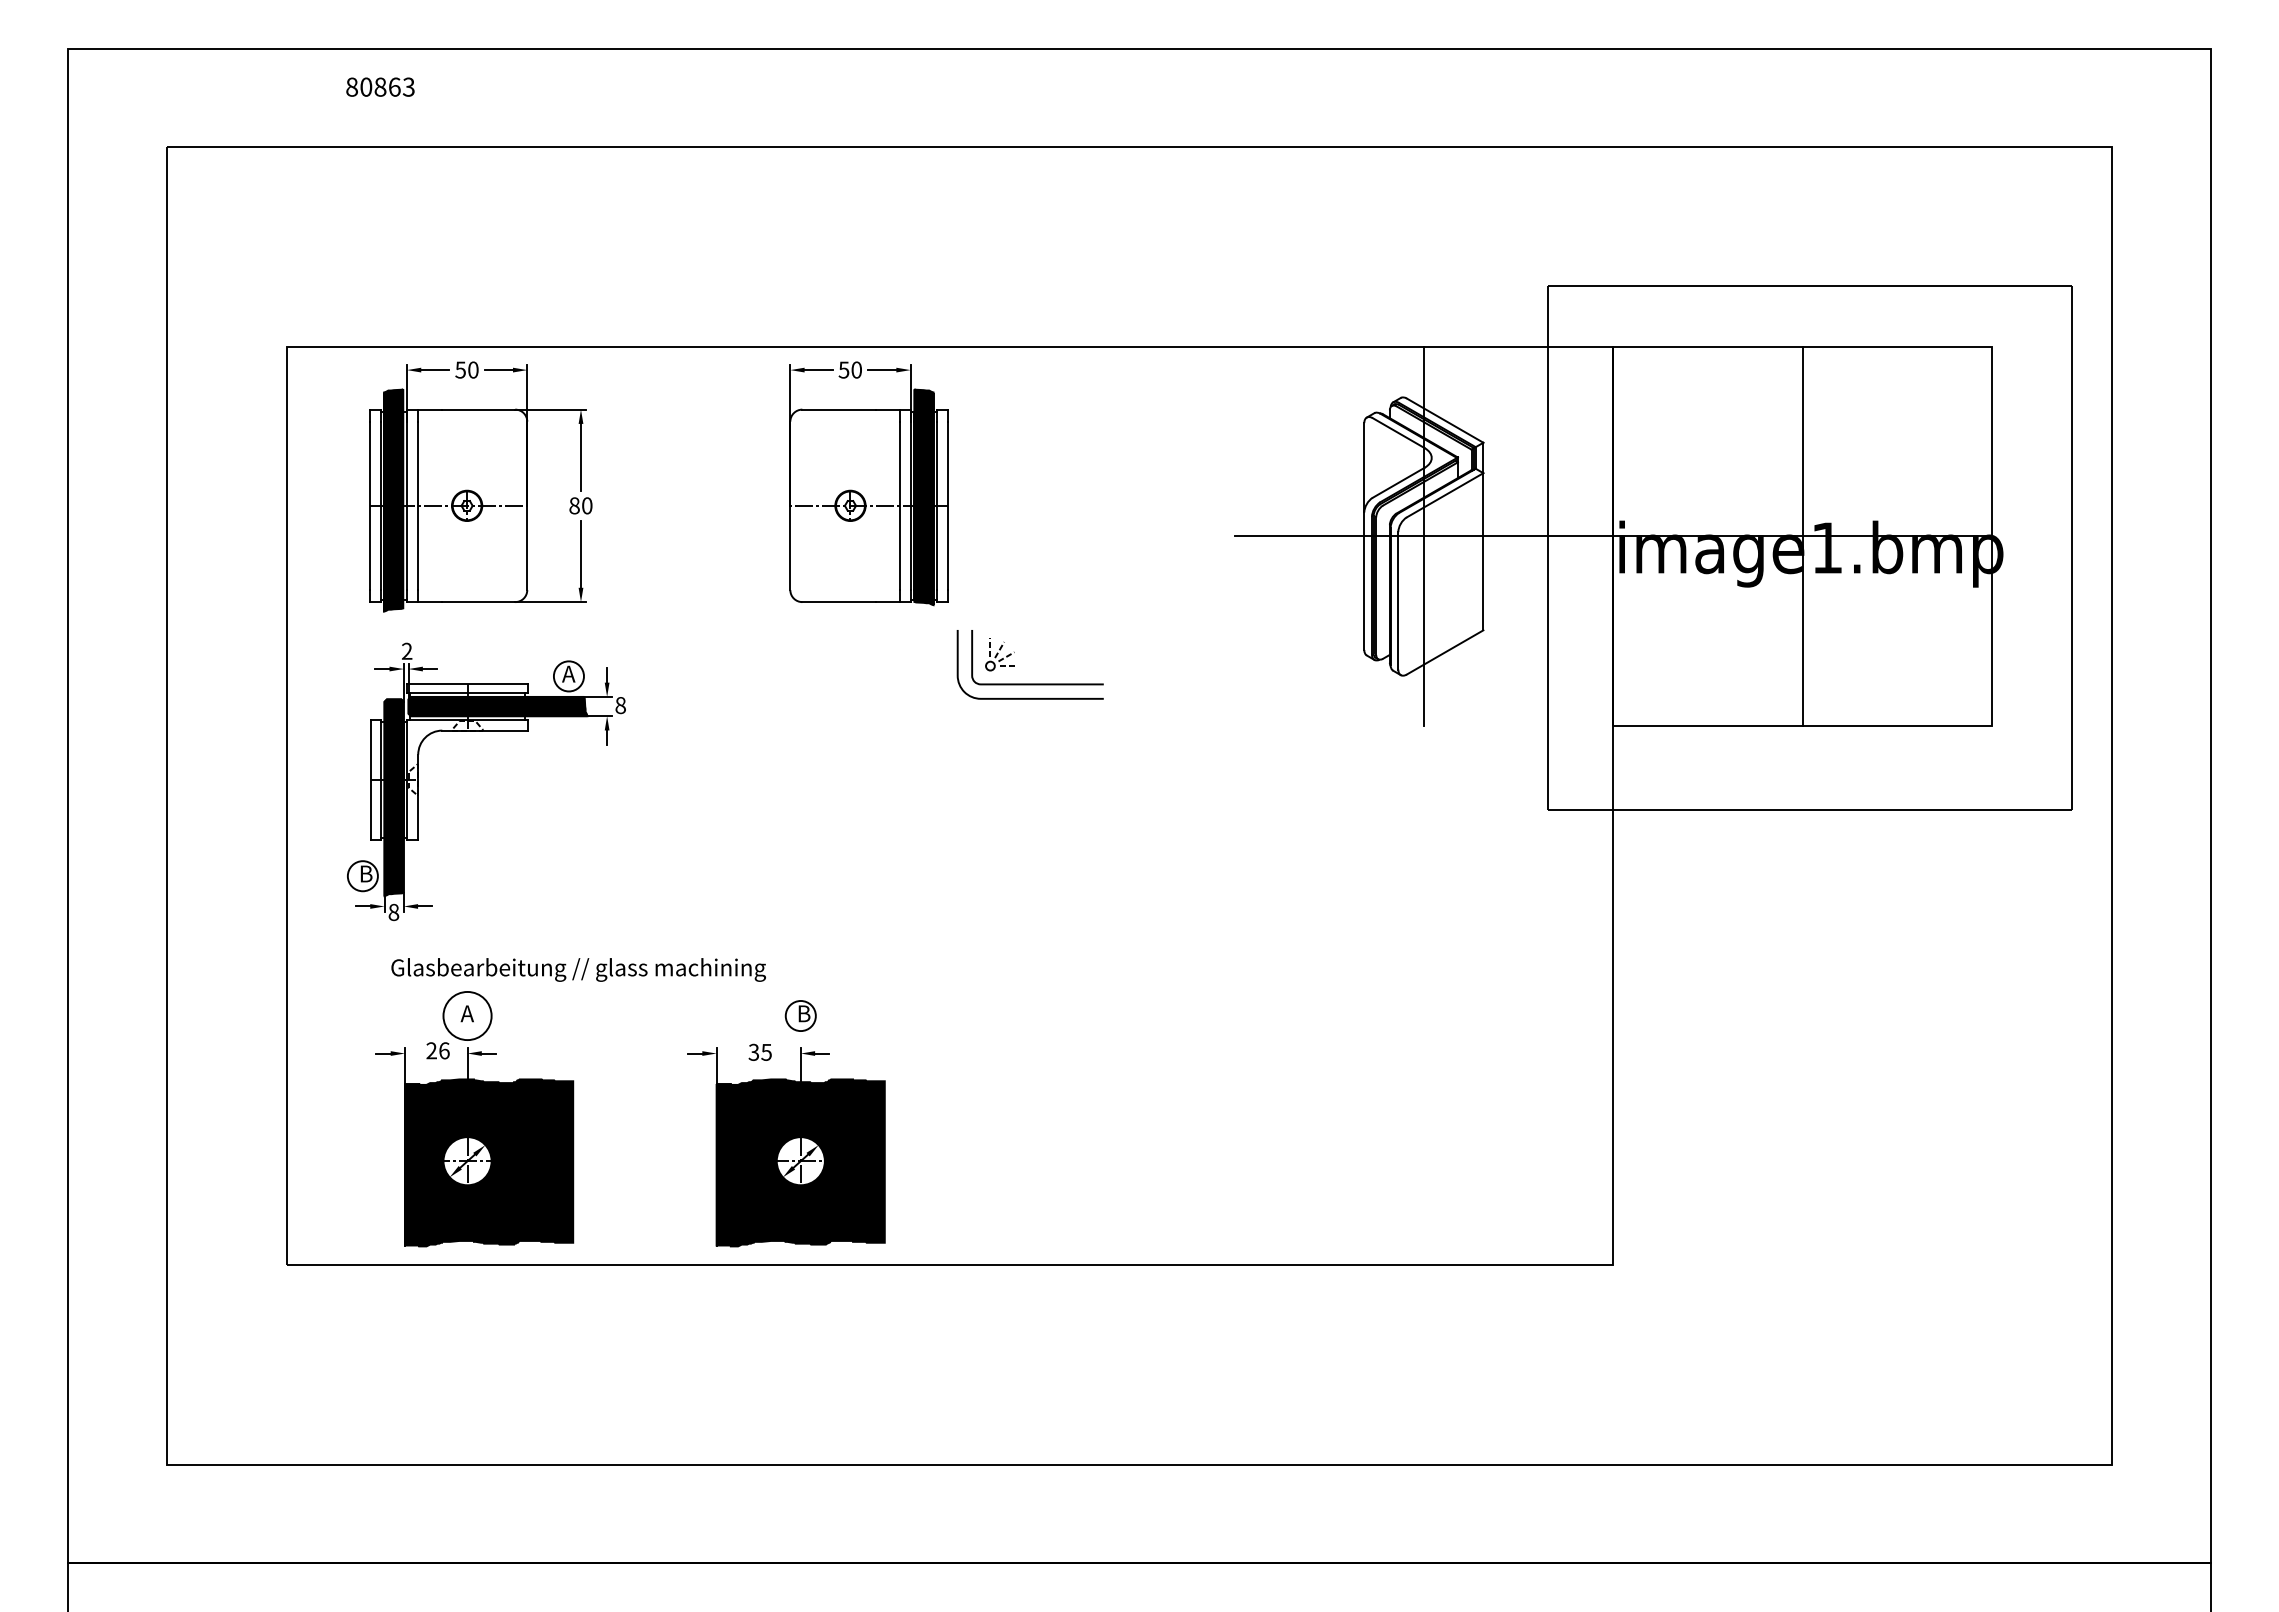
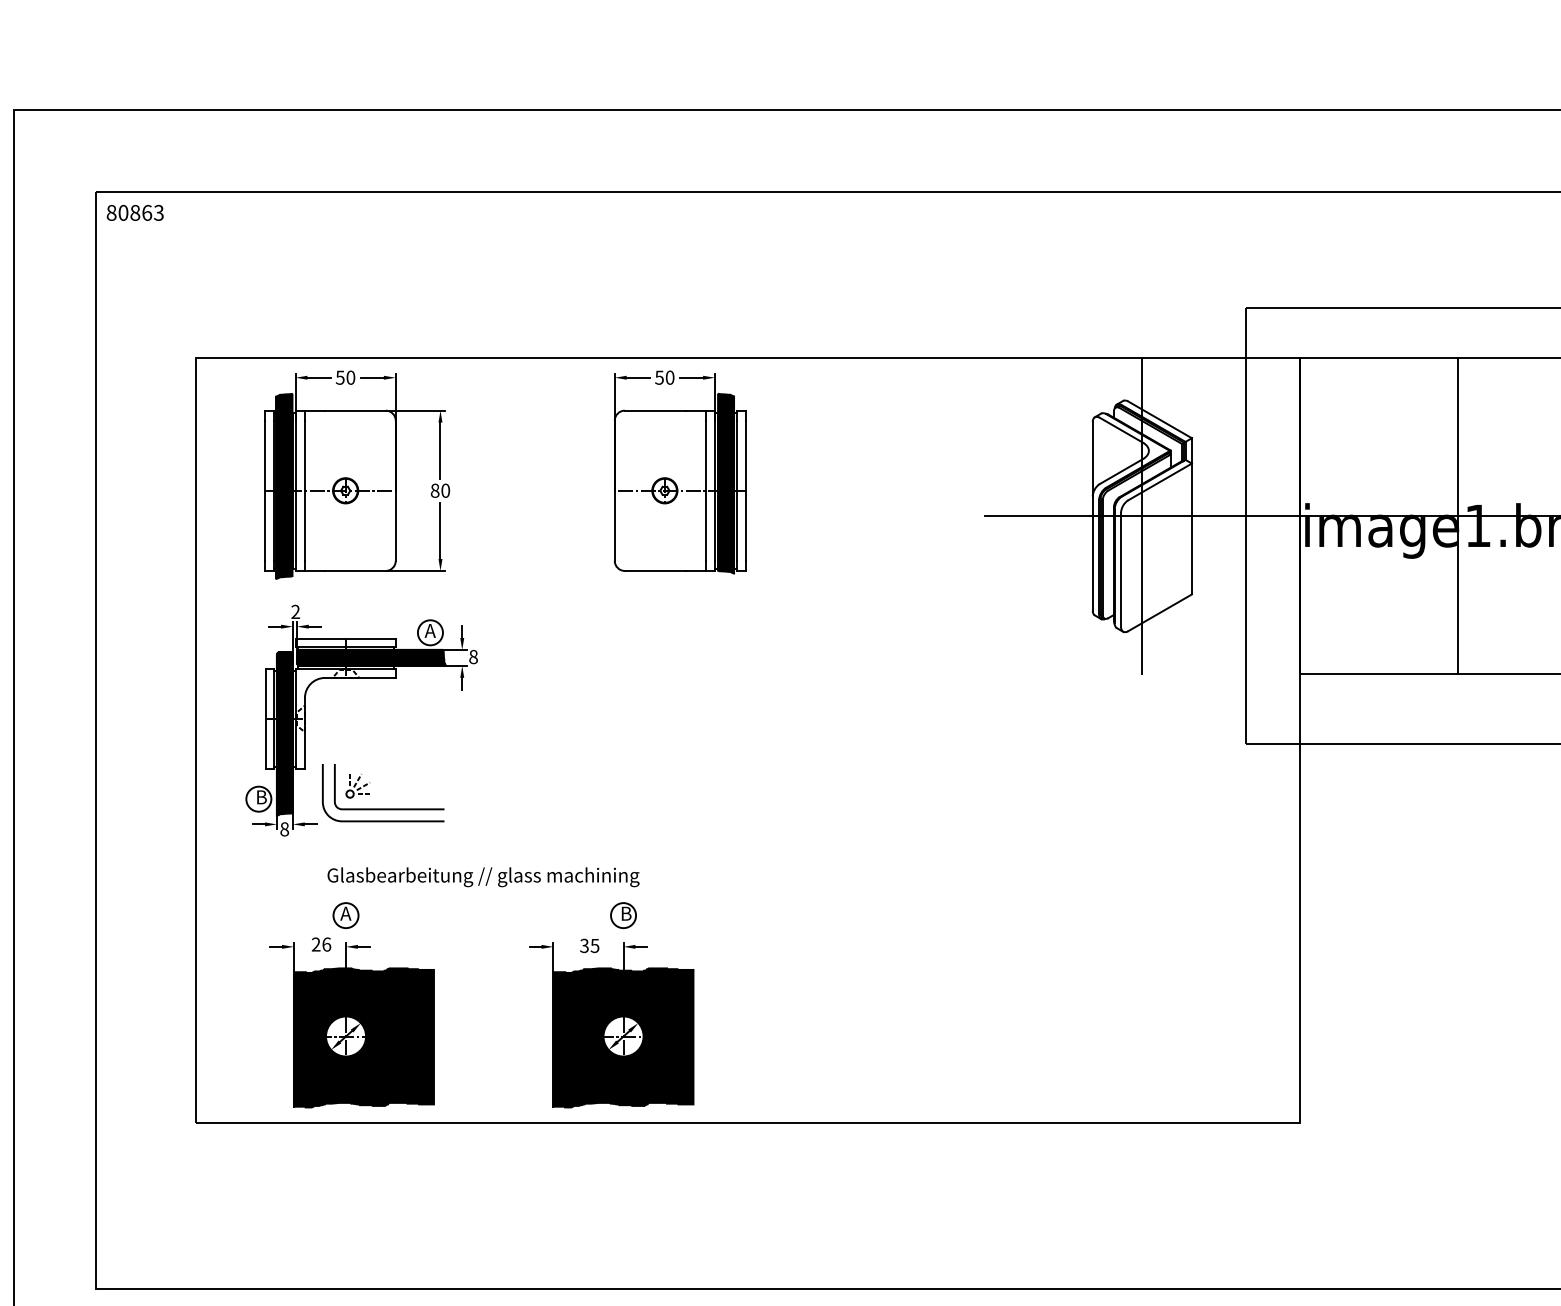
text: (380, 86) -> (135, 212), moved
part: (1014, 665) -> (370, 793), moved
text: (578, 969) -> (483, 876), moved
circle: (467, 1016) -> (345, 916), size x0.62

